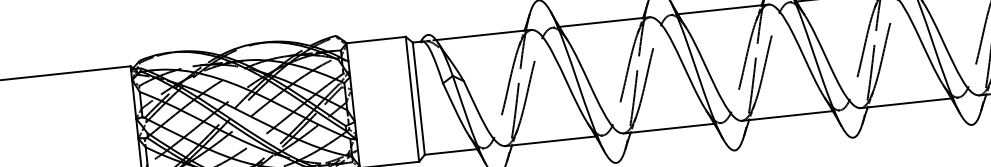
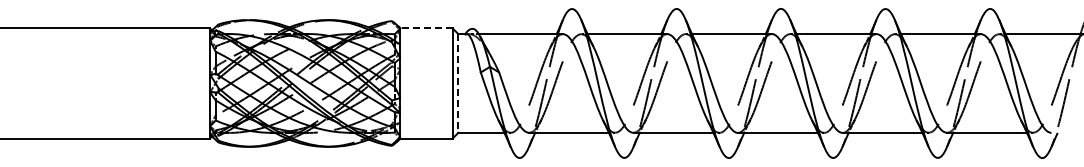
line: (376, 40) -> (426, 28), solid -> dashed
line: (419, 98) -> (458, 83), solid -> dashed

